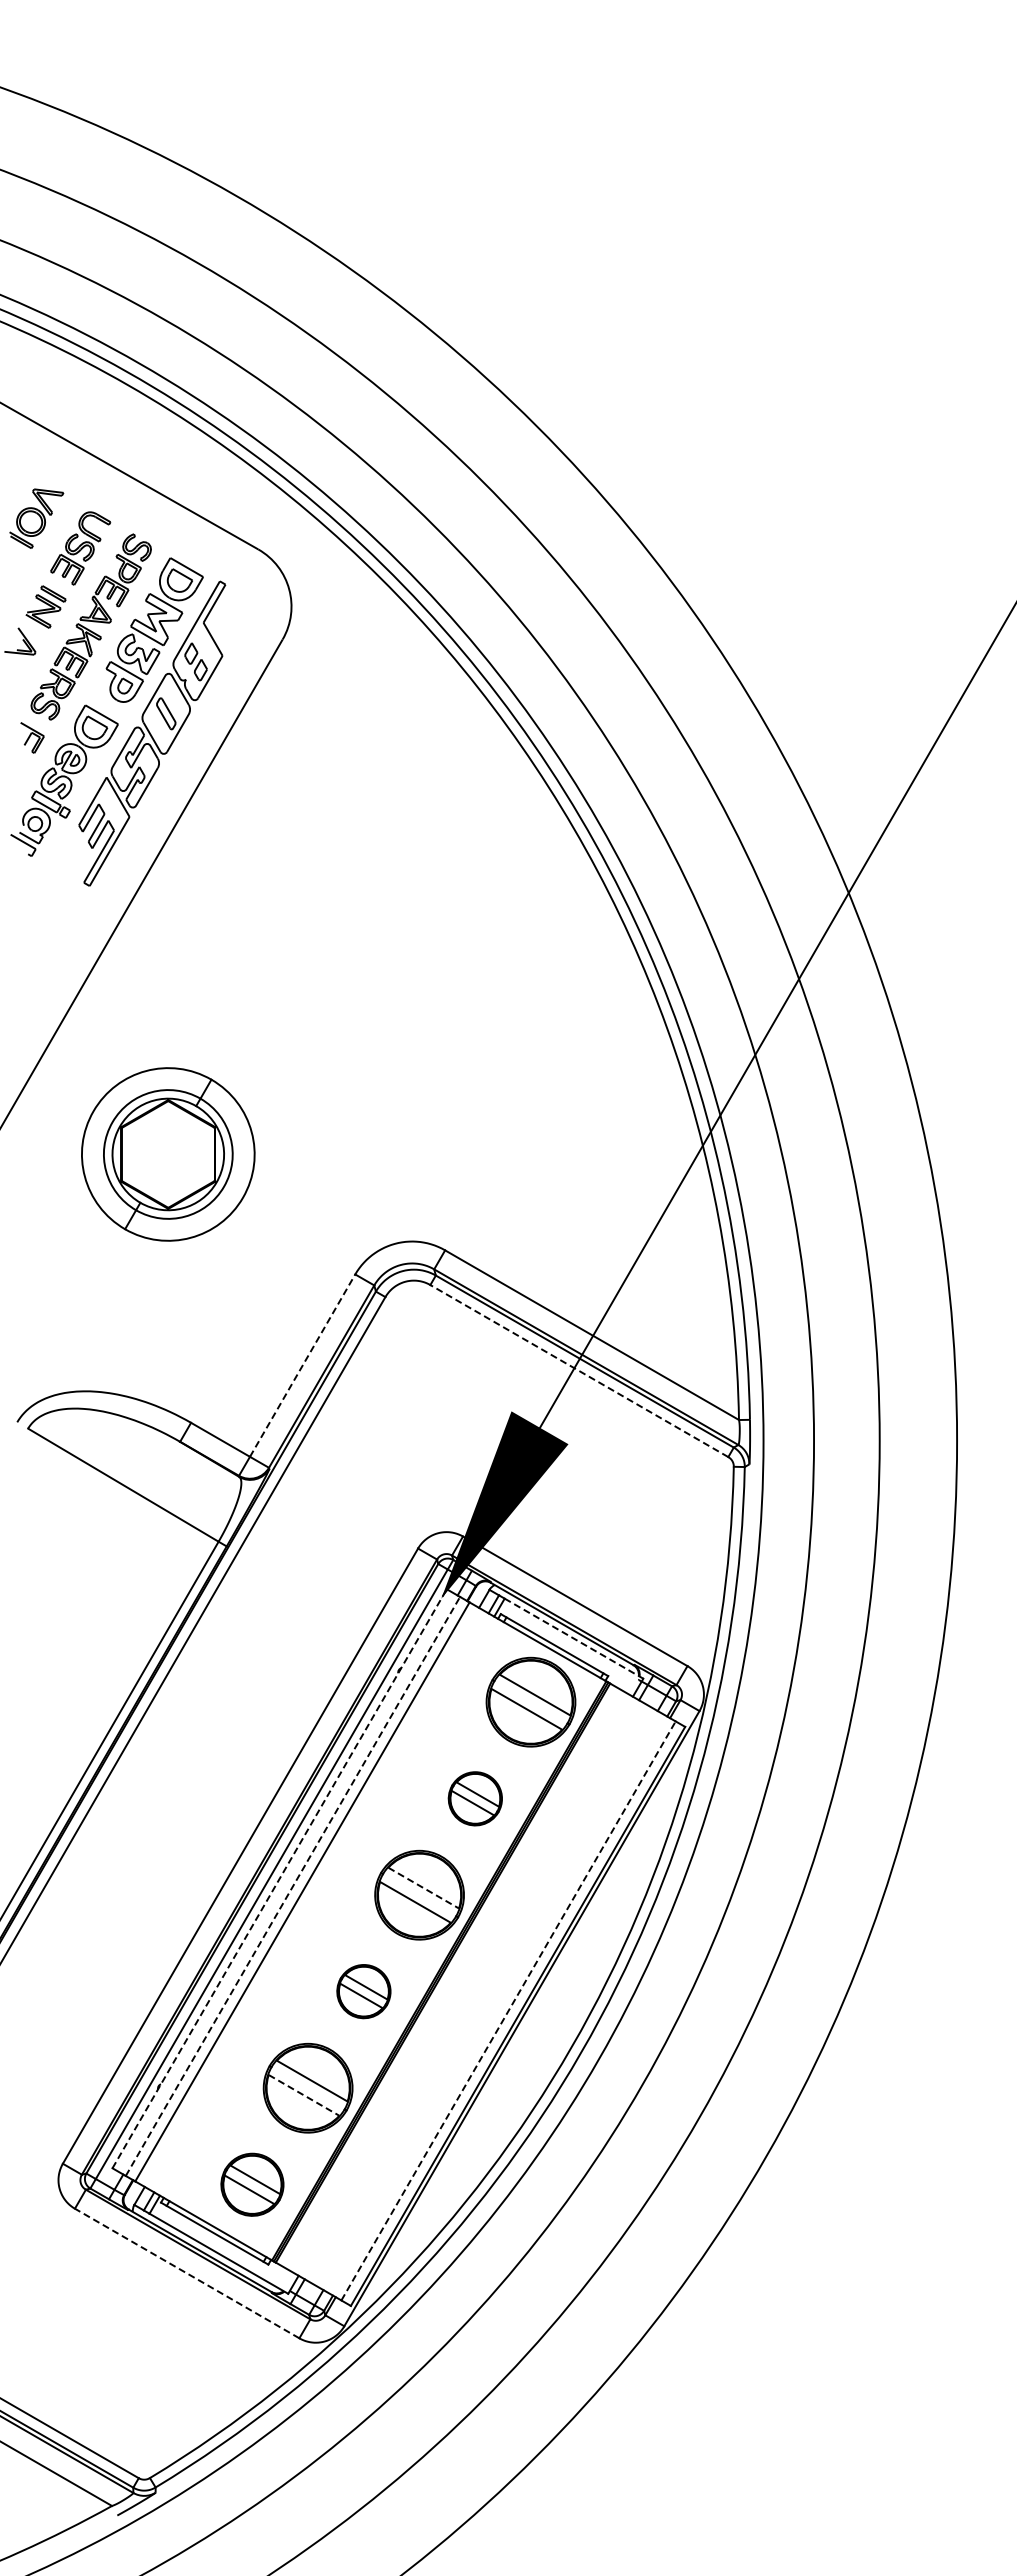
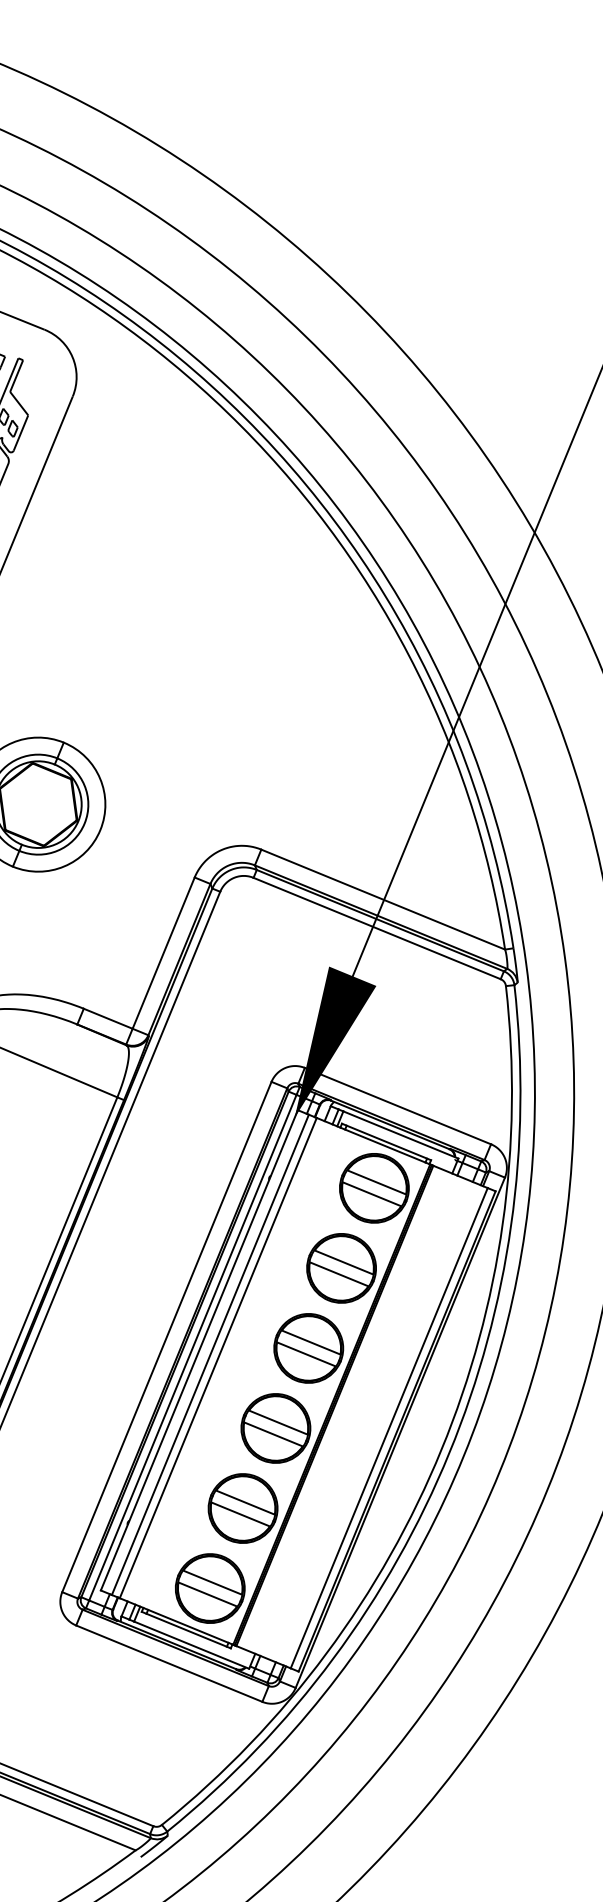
line: (302, 1365) -> (163, 953), dashed -> solid
line: (578, 1370) -> (376, 928), dashed -> solid
line: (574, 1638) -> (401, 1134), dashed -> solid
part: (475, 1798) -> (341, 1268), size x1.67
line: (279, 1878) -> (199, 1350), dashed -> solid
line: (293, 1886) -> (210, 1354), dashed -> solid
line: (423, 1888) -> (311, 1342), dashed -> solid
part: (363, 1991) -> (275, 1428), size x1.67
line: (508, 2010) -> (389, 1427), dashed -> solid
line: (304, 2095) -> (241, 1514), dashed -> solid
part: (252, 2184) -> (210, 1588), size x1.43
line: (187, 2273) -> (169, 1663), dashed -> solid

